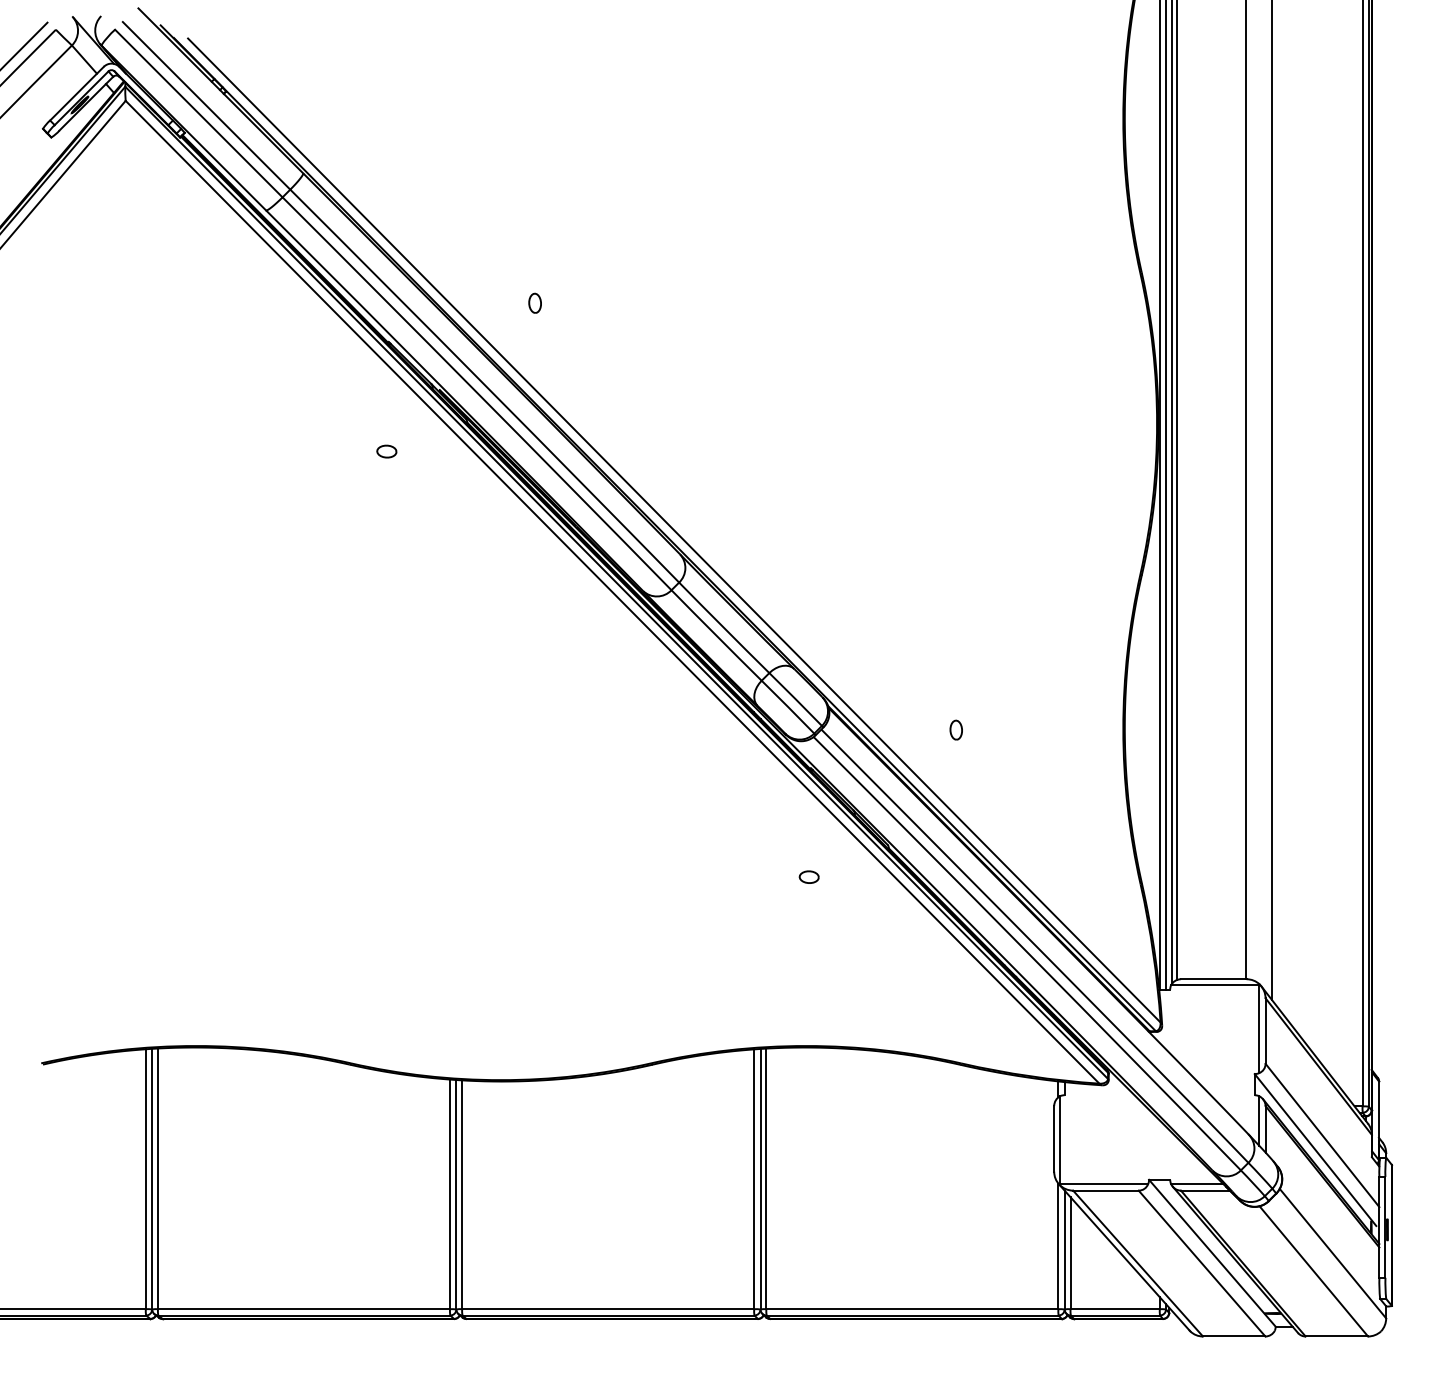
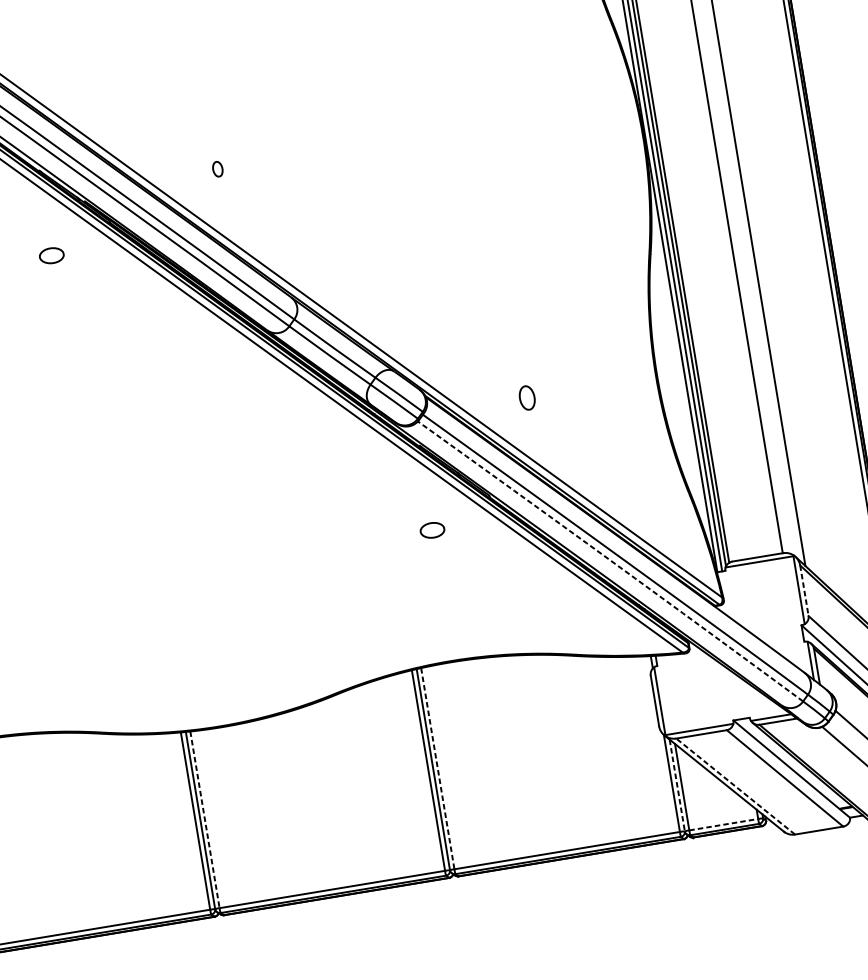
part: (534, 302) -> (217, 168), moved
part: (386, 451) -> (51, 255), size x1.6
part: (955, 729) -> (526, 397), size x1.6
part: (808, 876) -> (431, 529), size x1.6
arc: (1028, 952) -> (611, 560), solid -> dashed
line: (1265, 1031) -> (804, 591), solid -> dashed
line: (766, 1179) -> (438, 769), solid -> dashed
line: (462, 1195) -> (205, 820), solid -> dashed
line: (1064, 1250) -> (677, 785), solid -> dashed
line: (1138, 1263) -> (735, 786), solid -> dashed
line: (1115, 1309) -> (724, 824), solid -> dashed

